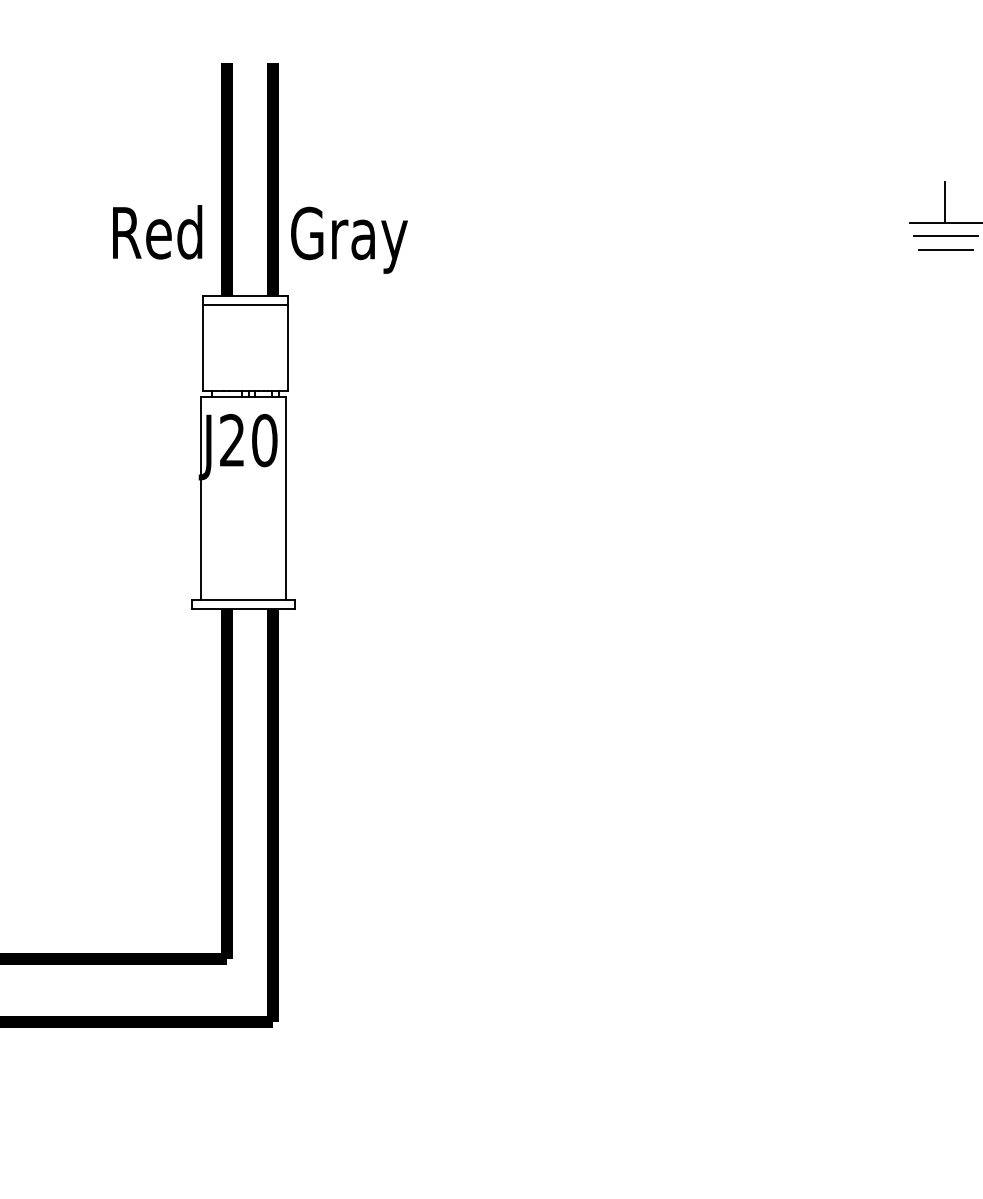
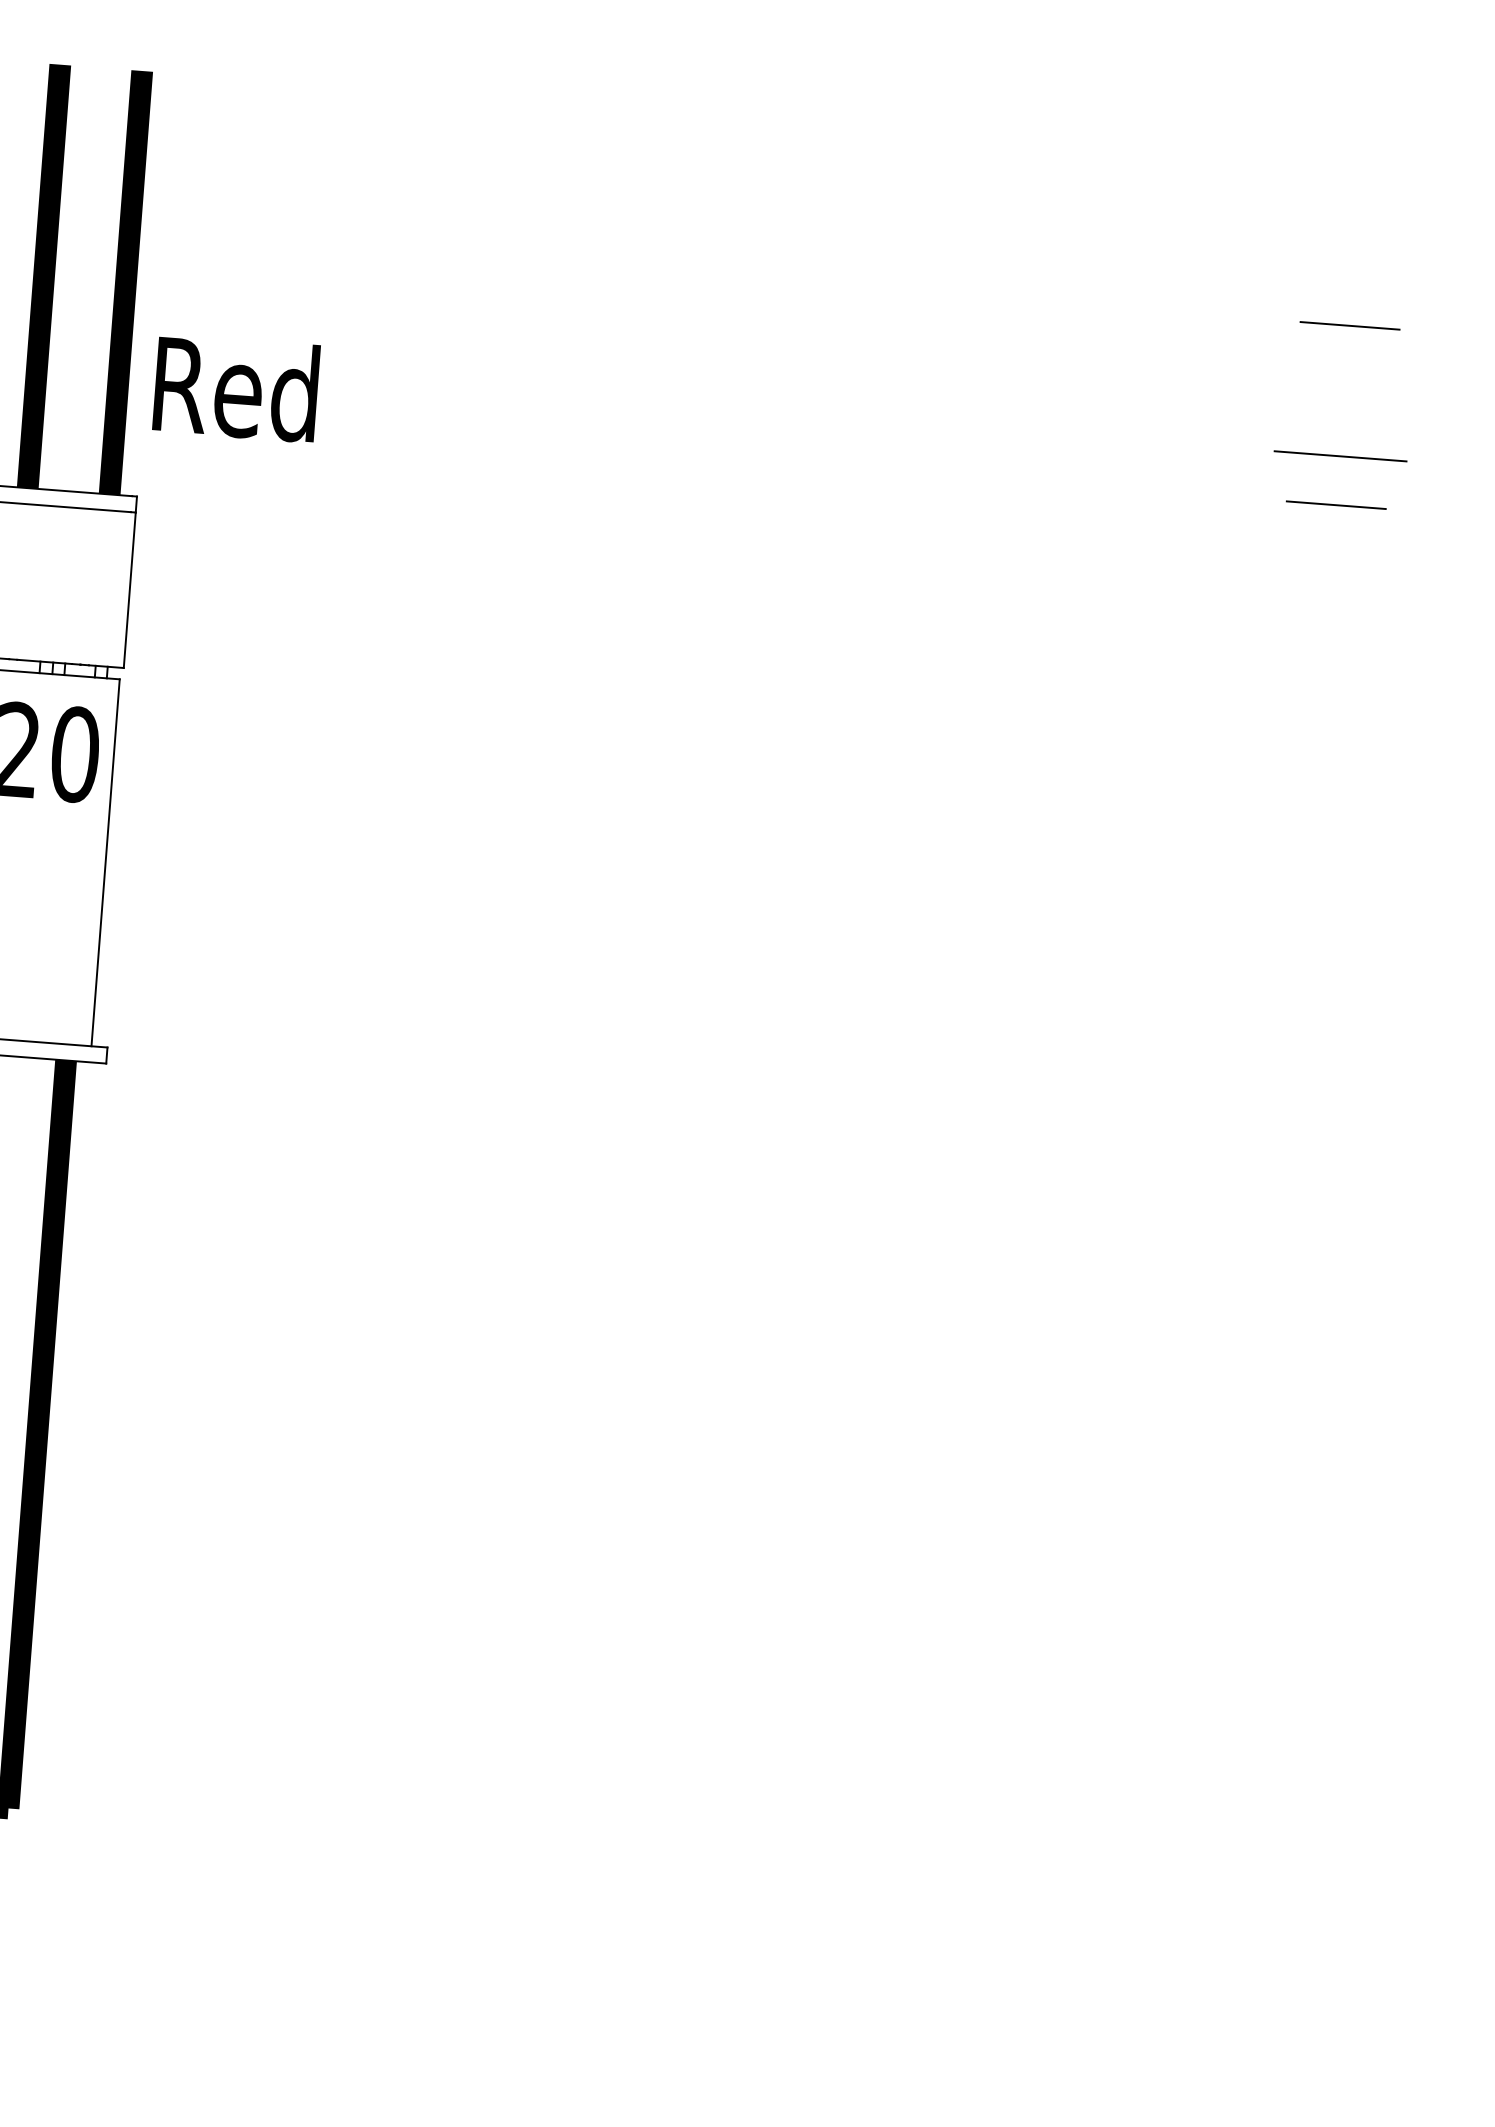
line: (945, 150) -> (1348, 324), added
line: (945, 202) -> (1341, 418), removed
line: (946, 236) -> (1338, 479), removed
text: (349, 239) -> (256, 402), Gray -> Red

